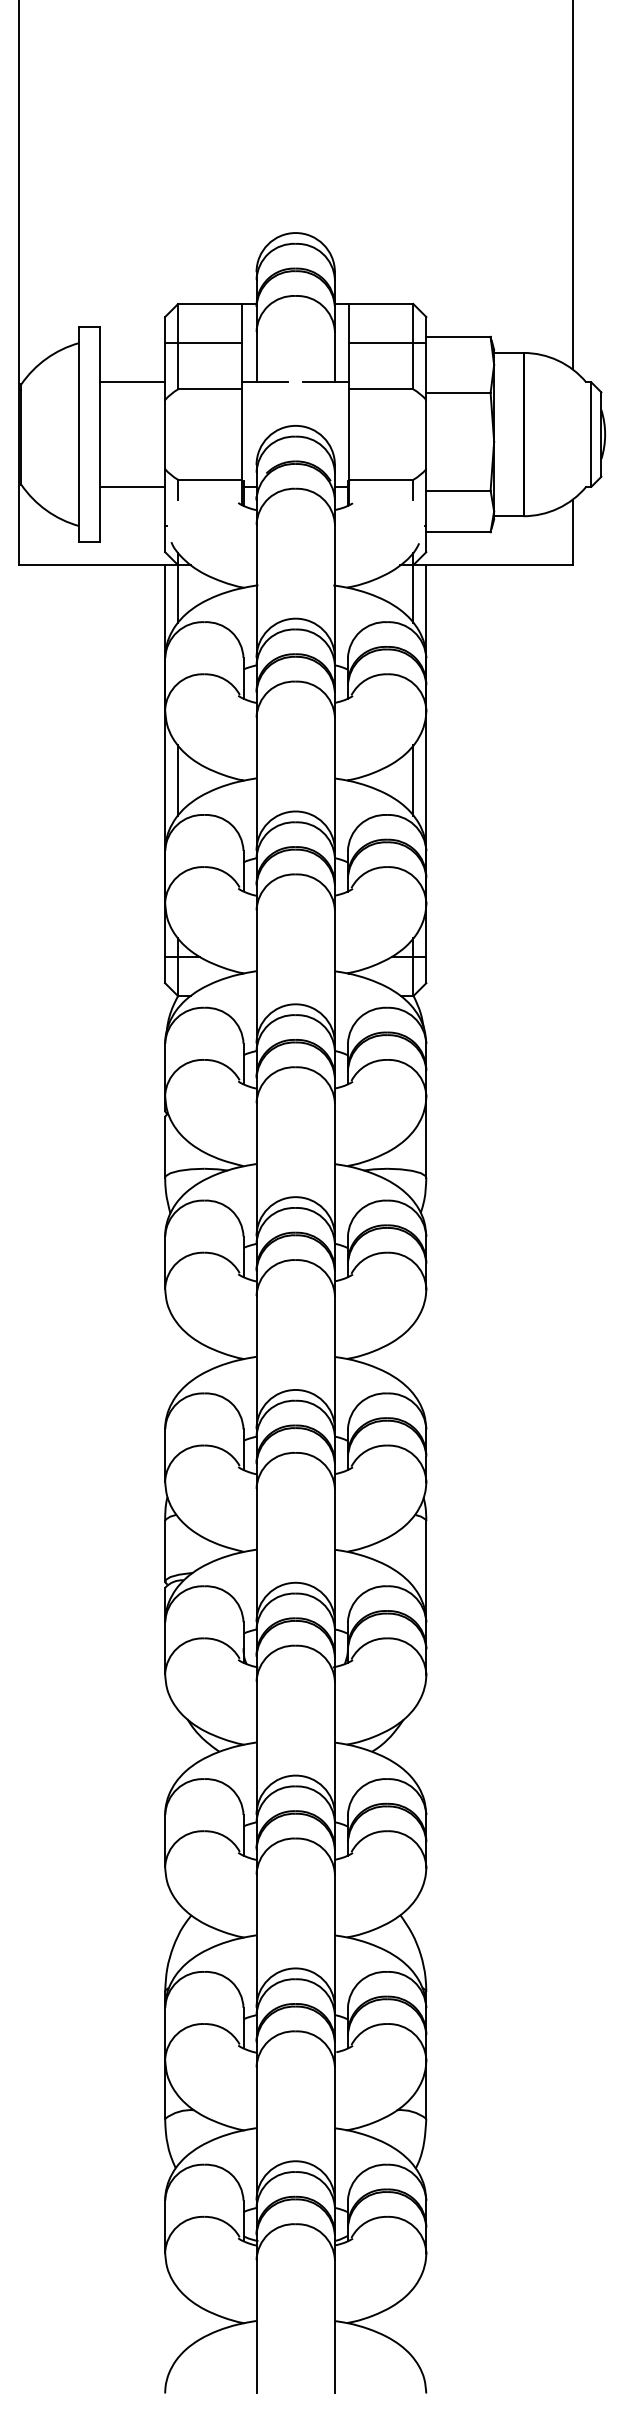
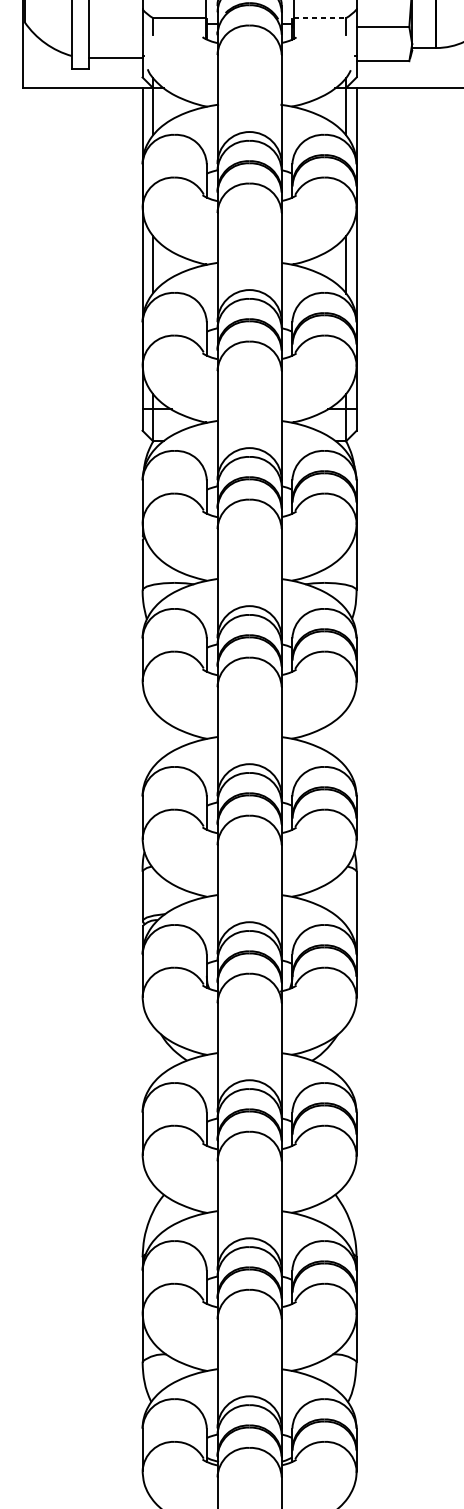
line: (381, 479) -> (319, 17), solid -> dashed
line: (132, 486) -> (115, 58), moved

